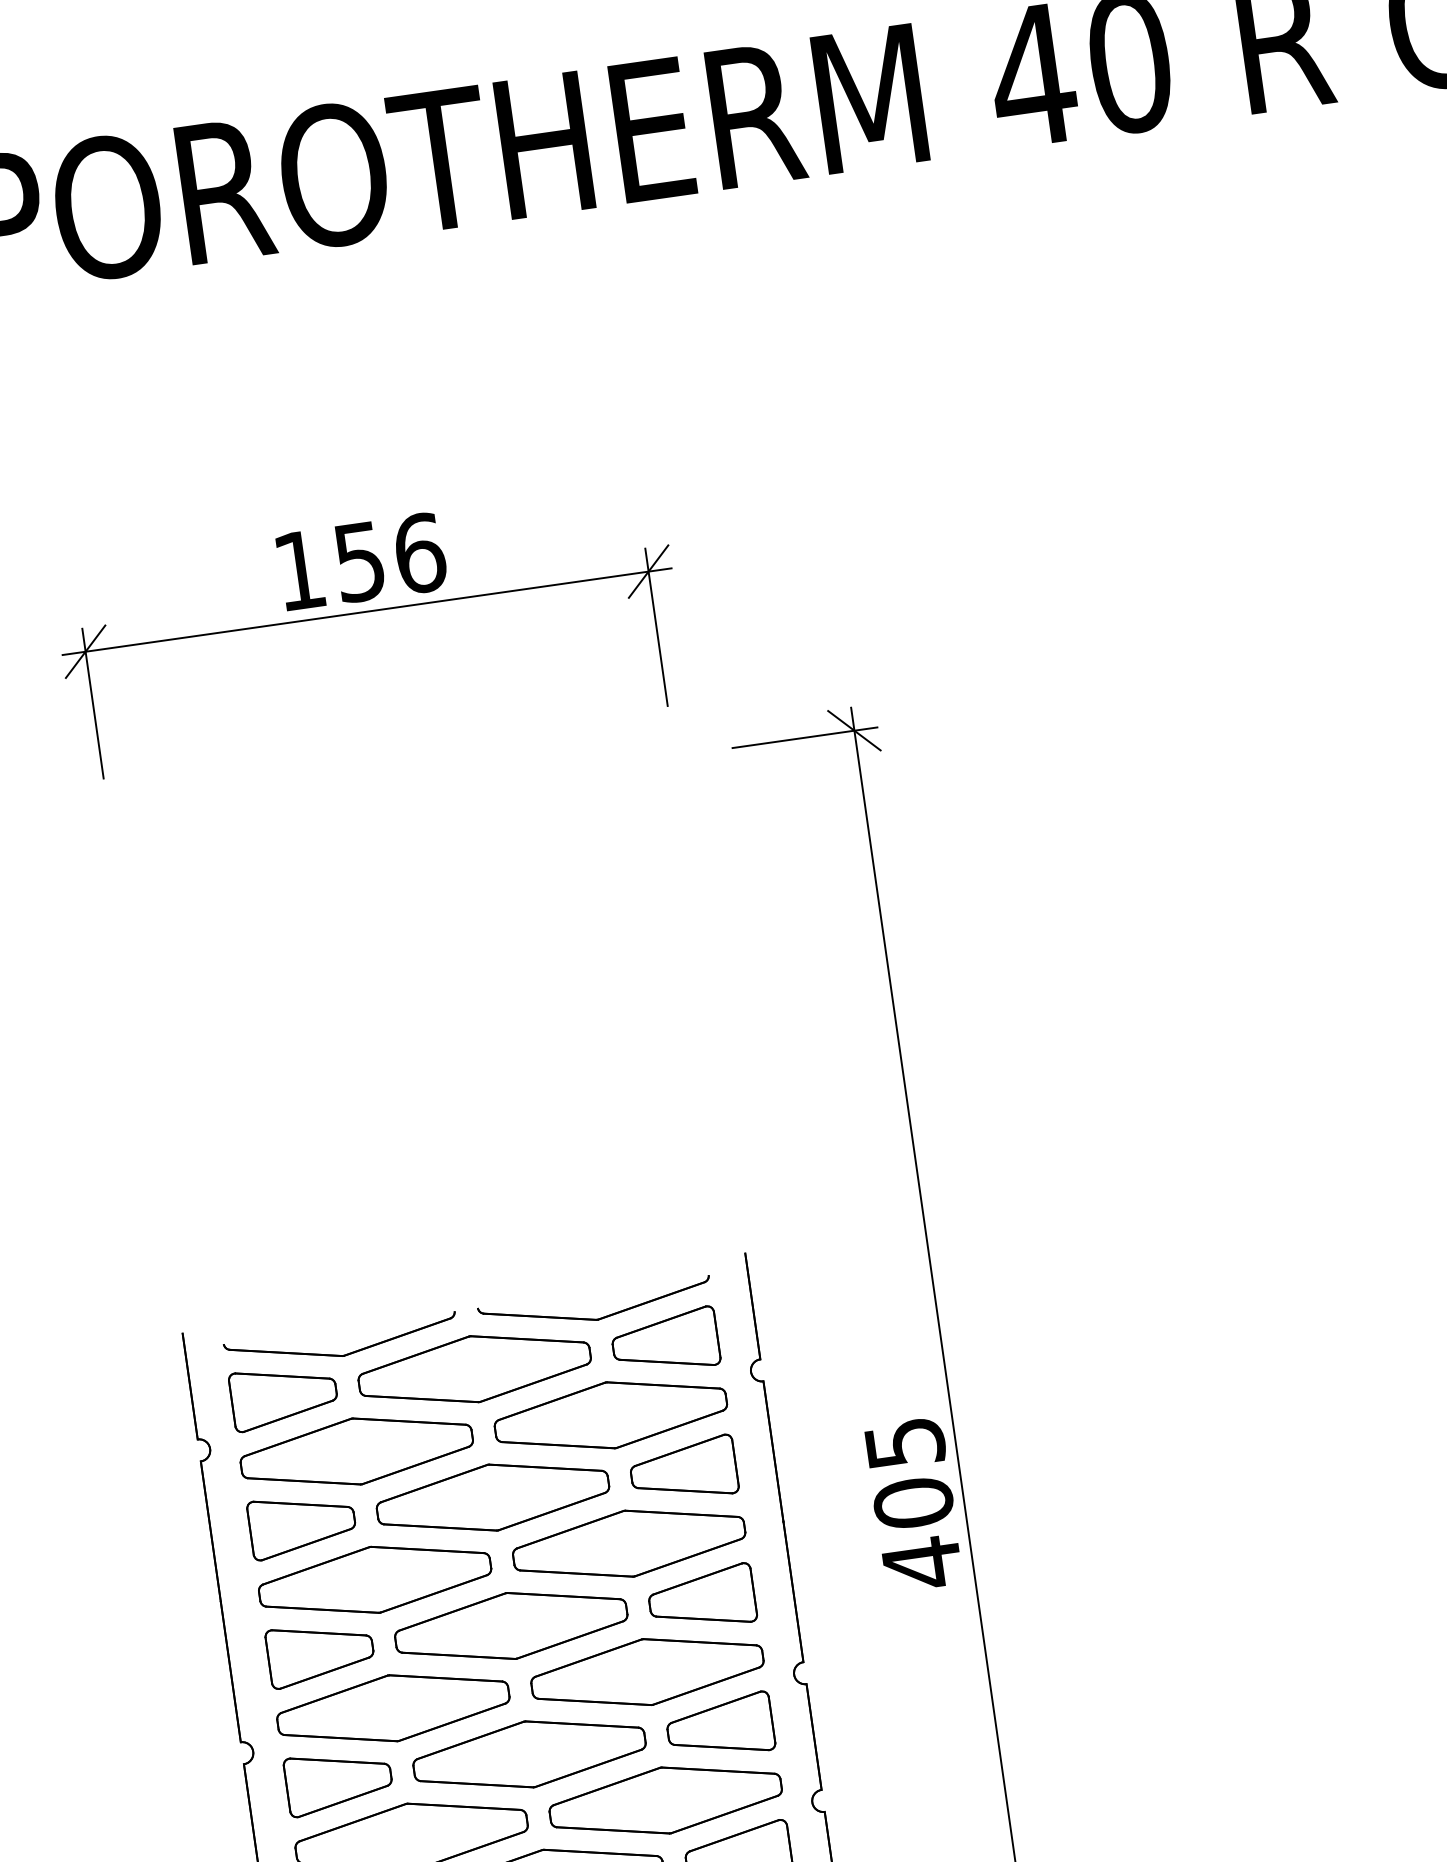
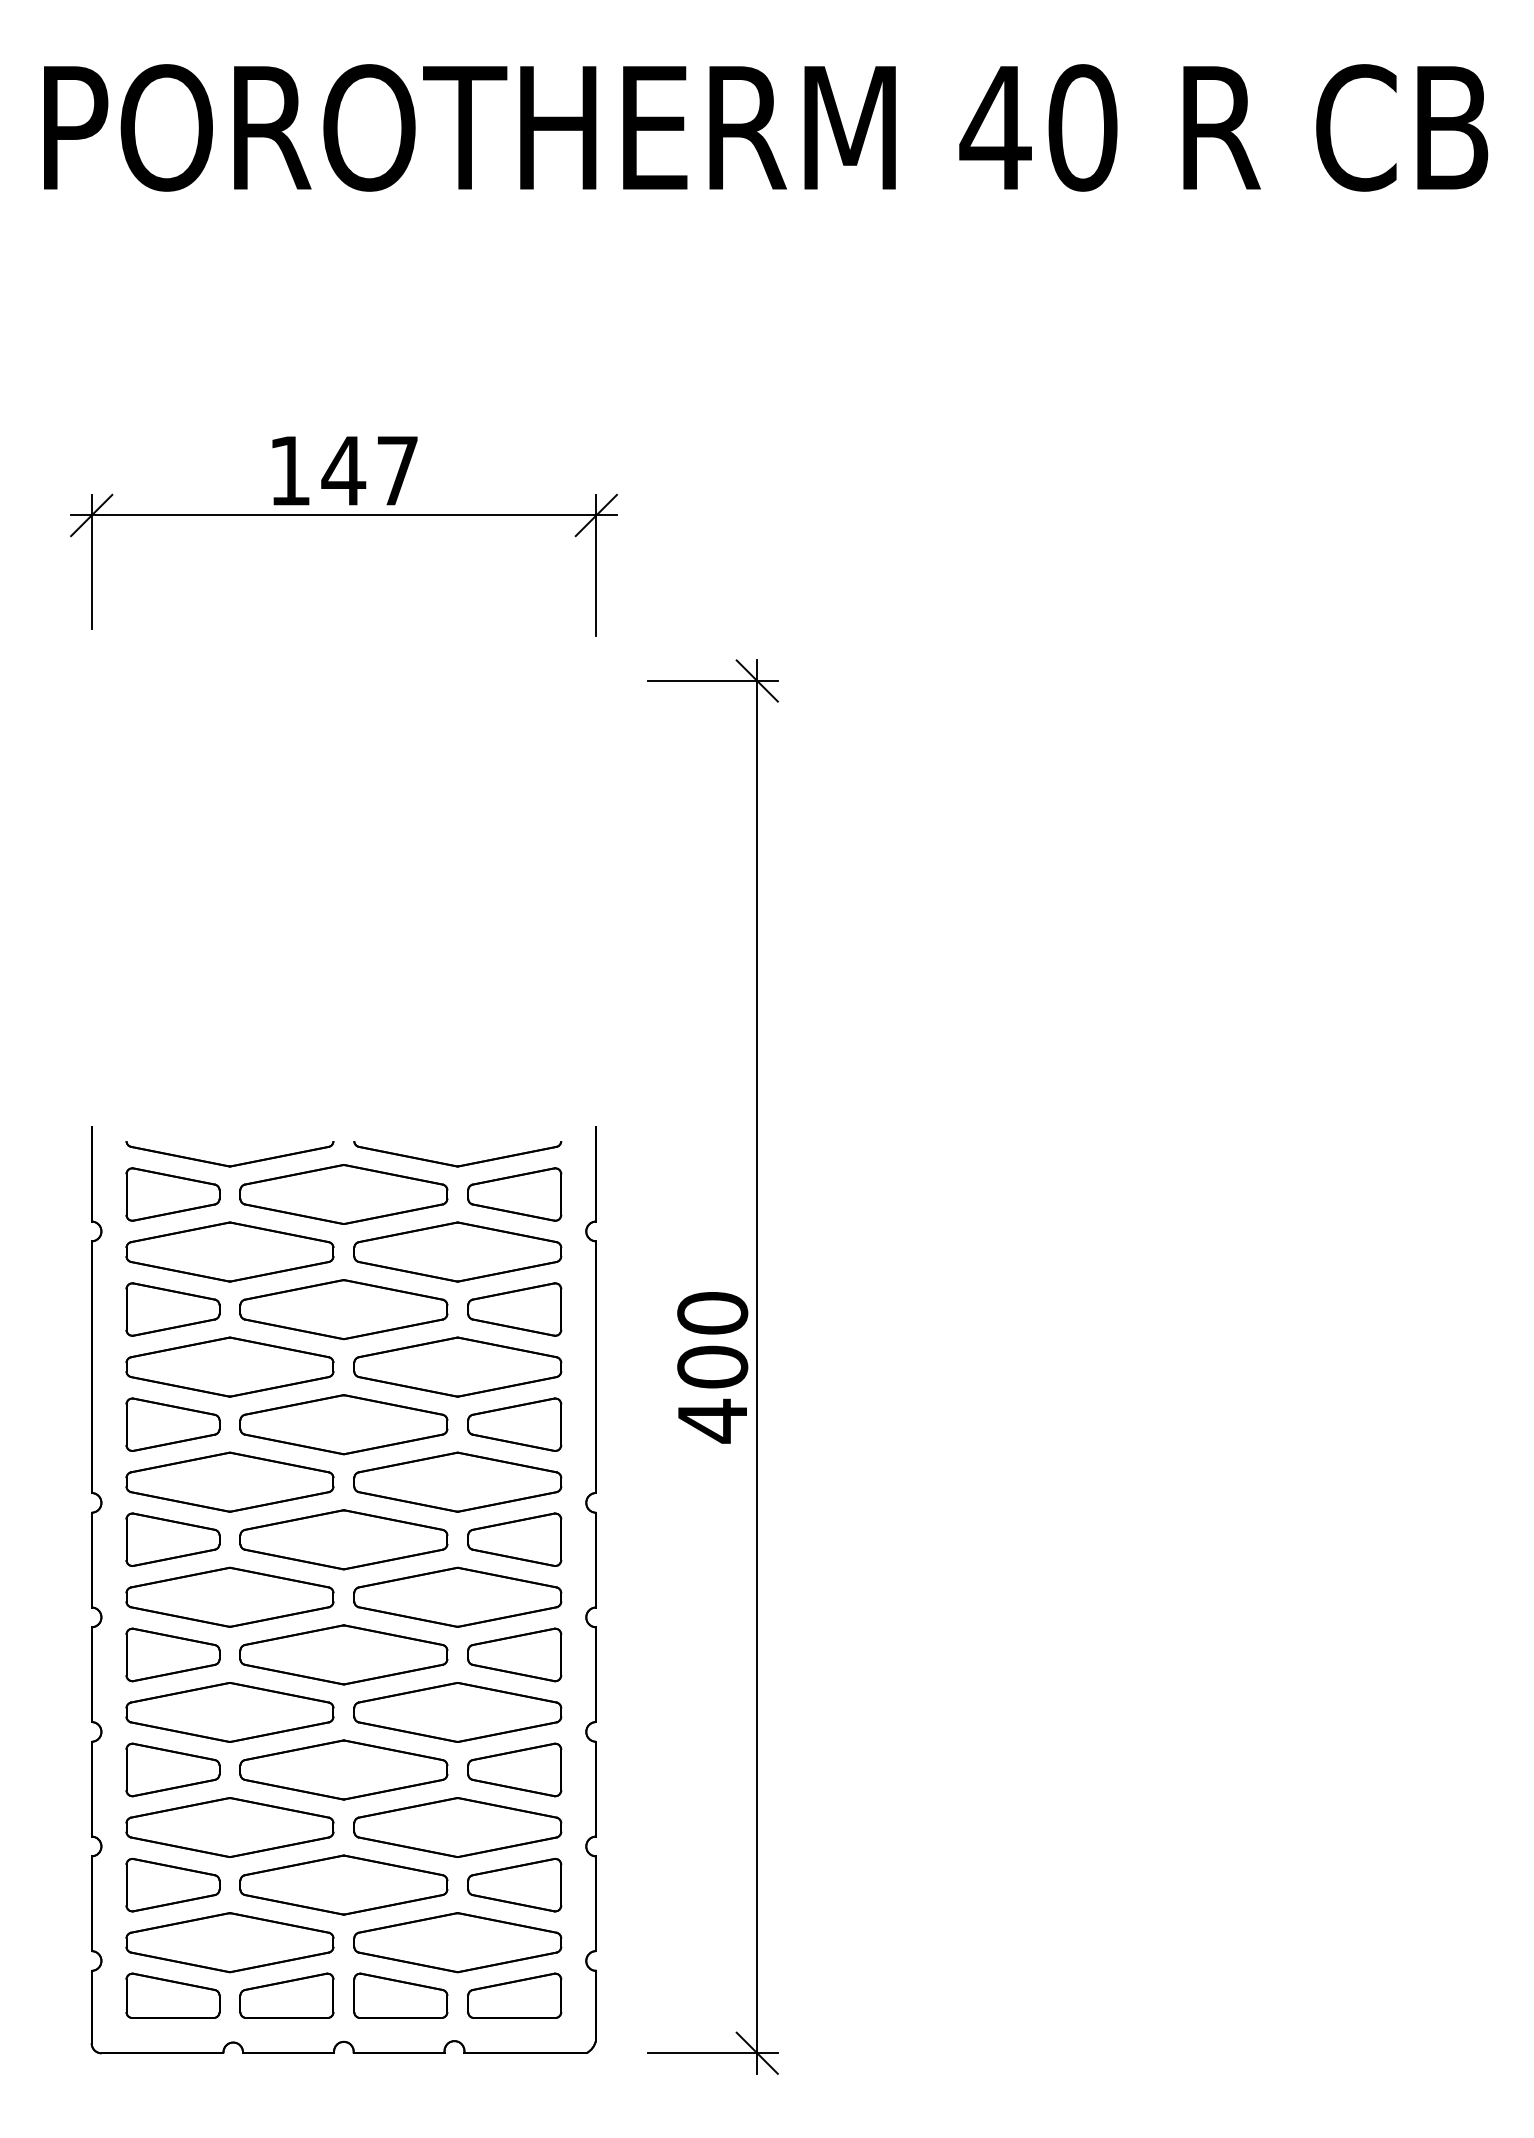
text: (389, 557) -> (370, 470), 156 -> 147
text: (904, 1443) -> (712, 1313), 405 -> 400

